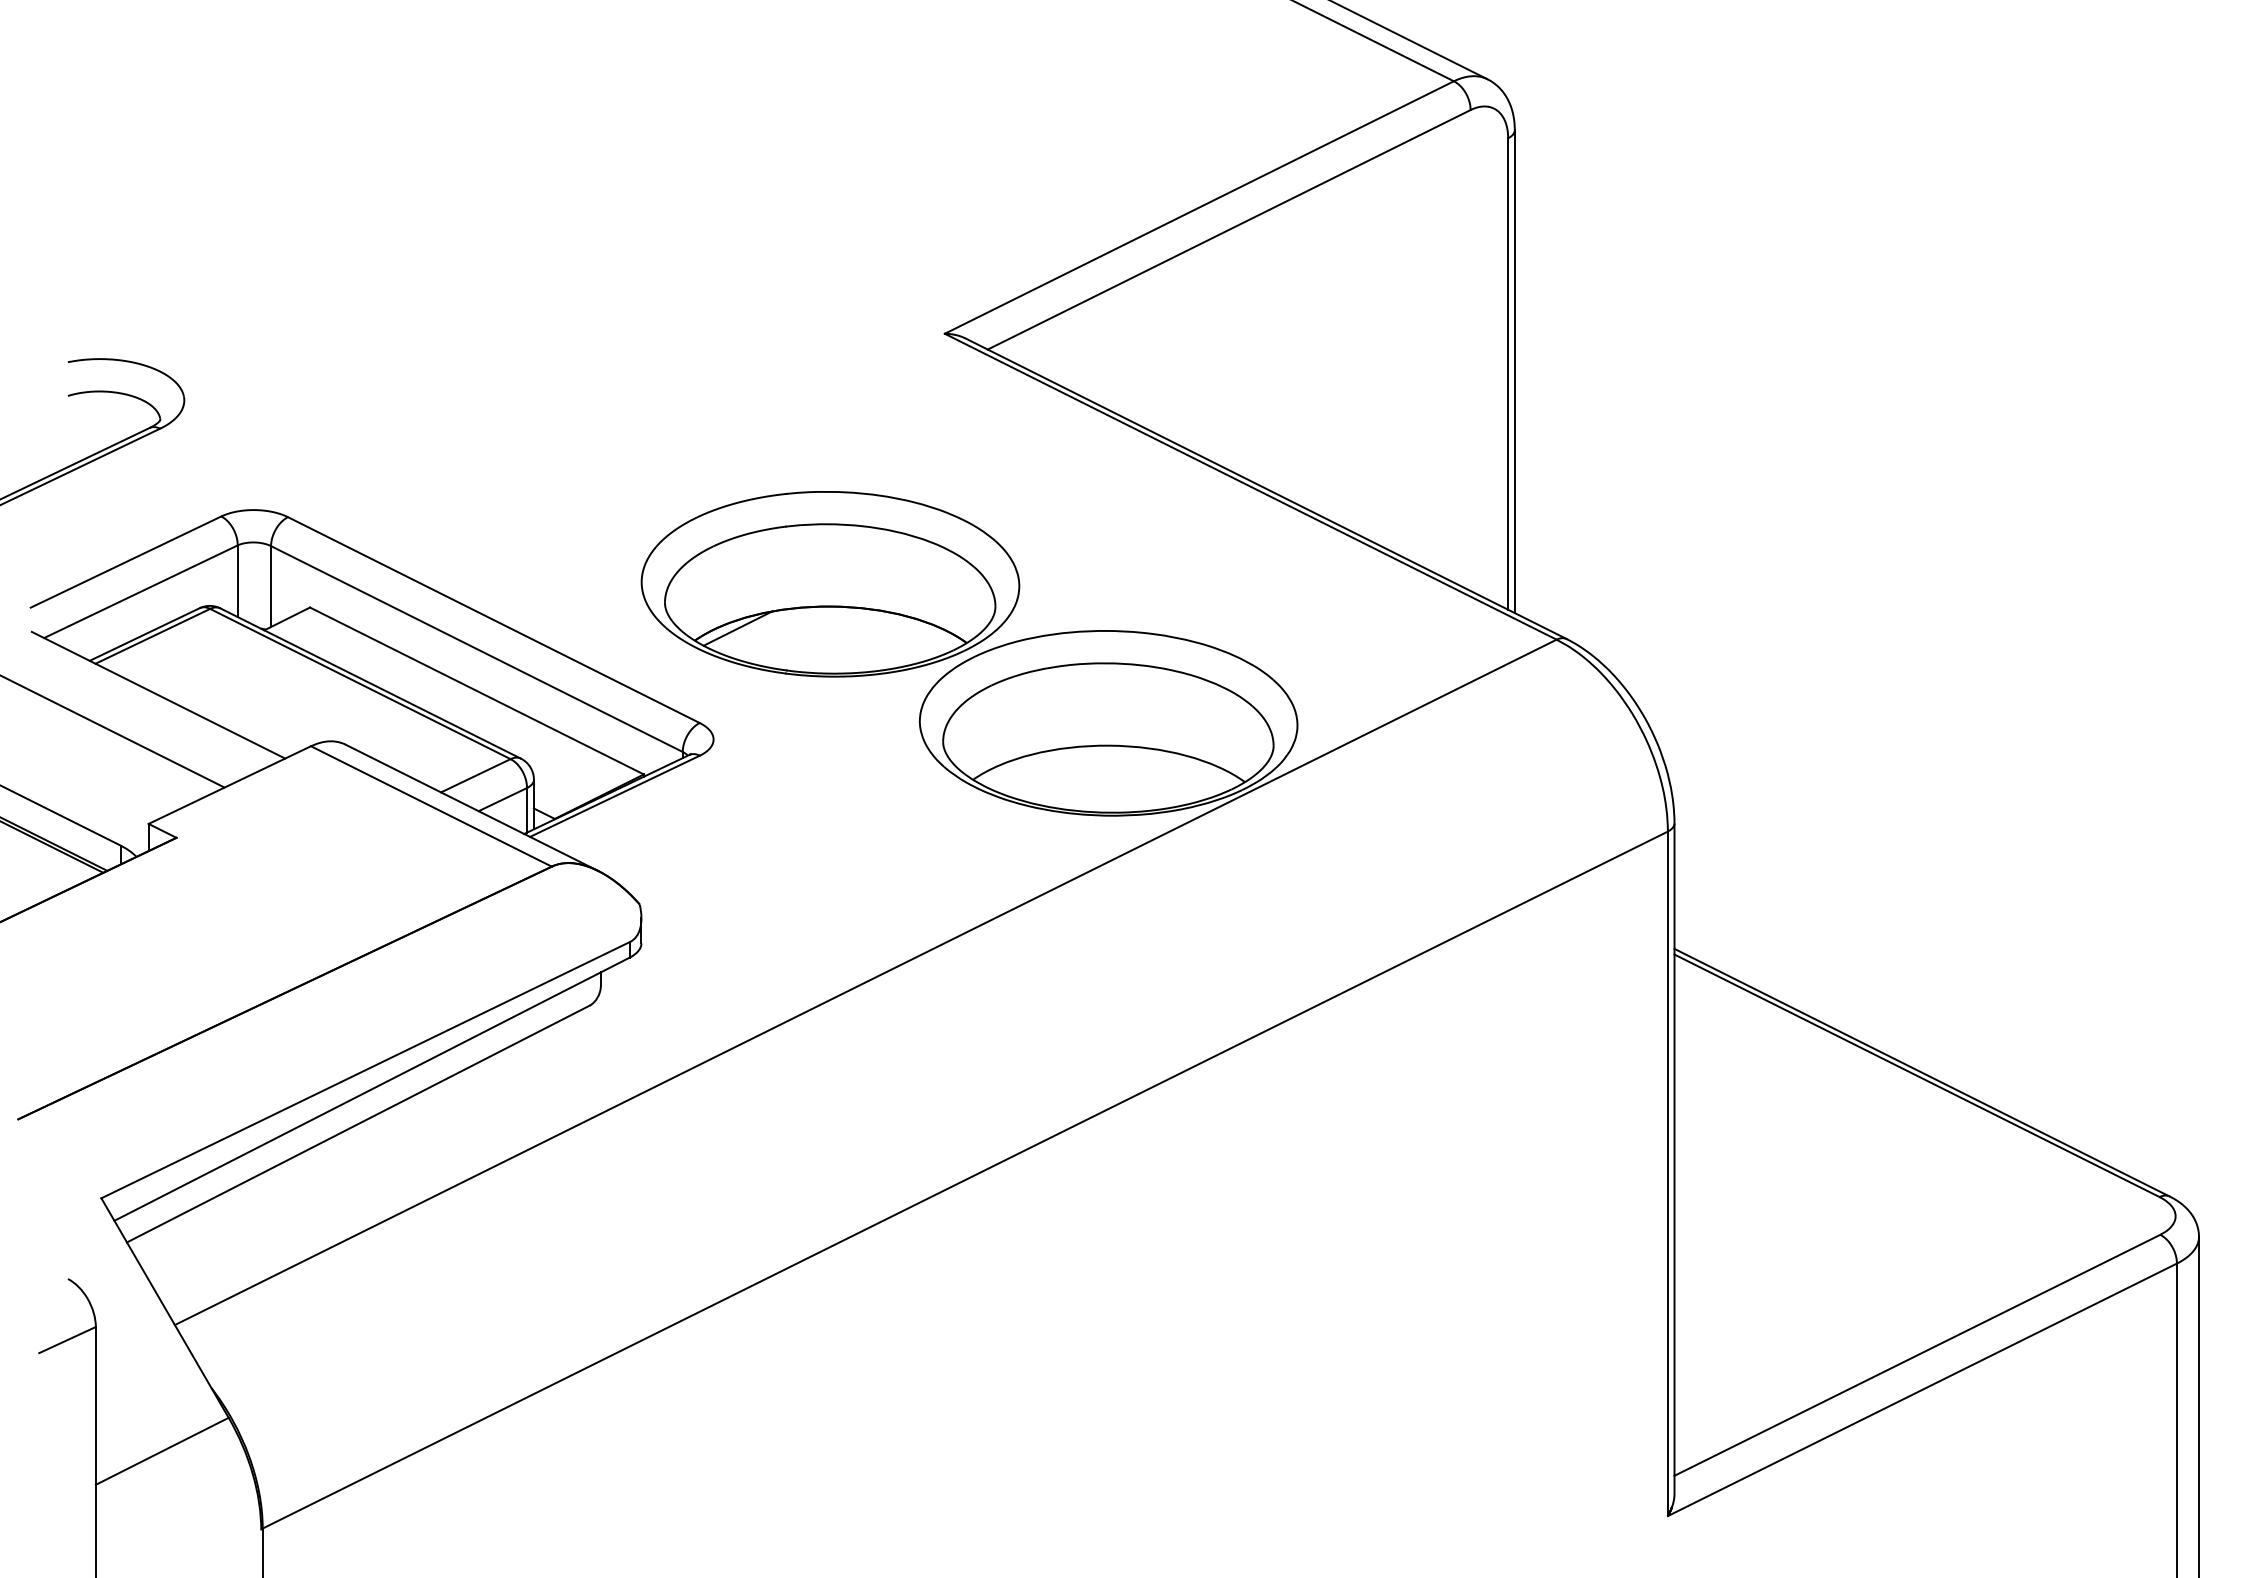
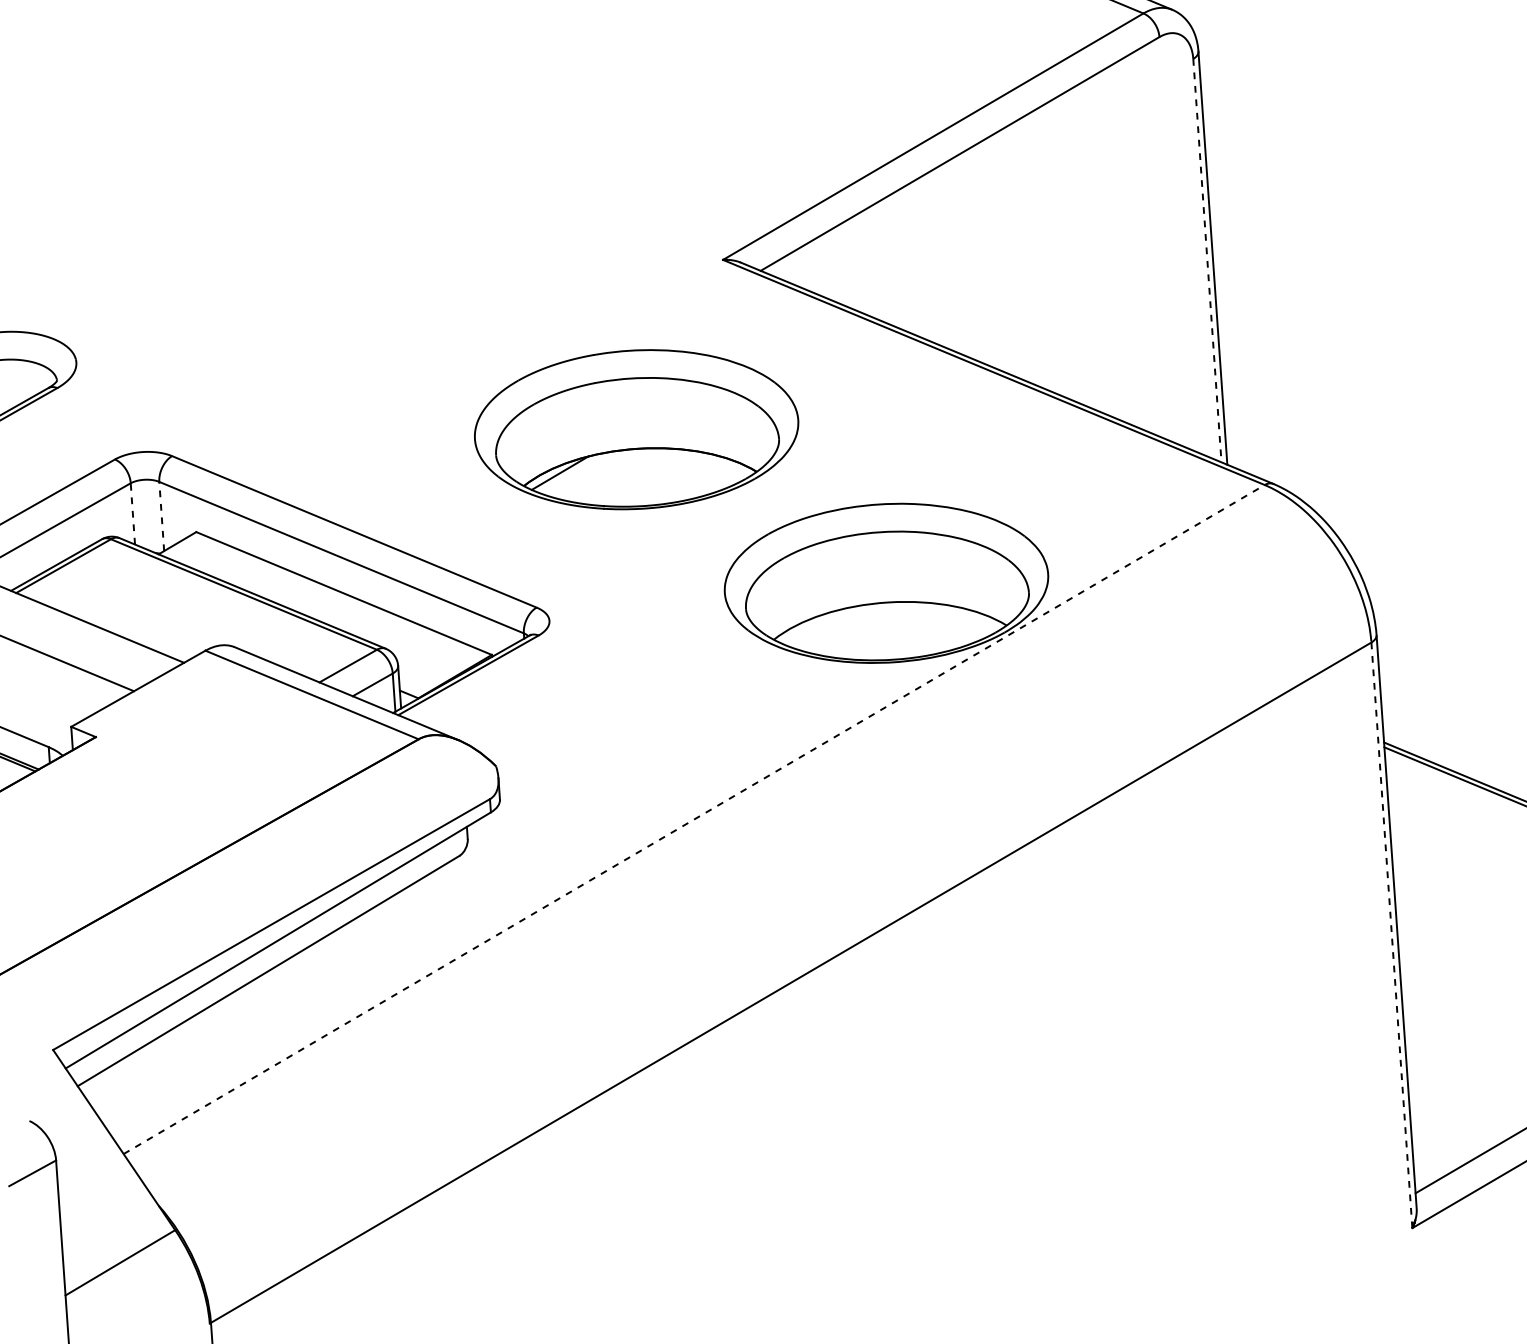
line: (1508, 374) -> (1207, 261), solid -> dashed
line: (237, 581) -> (132, 514), solid -> dashed
part: (830, 584) -> (636, 429), moved
line: (271, 586) -> (162, 516), solid -> dashed
line: (866, 982) -> (694, 819), solid -> dashed
line: (1667, 1173) -> (1391, 935), solid -> dashed

